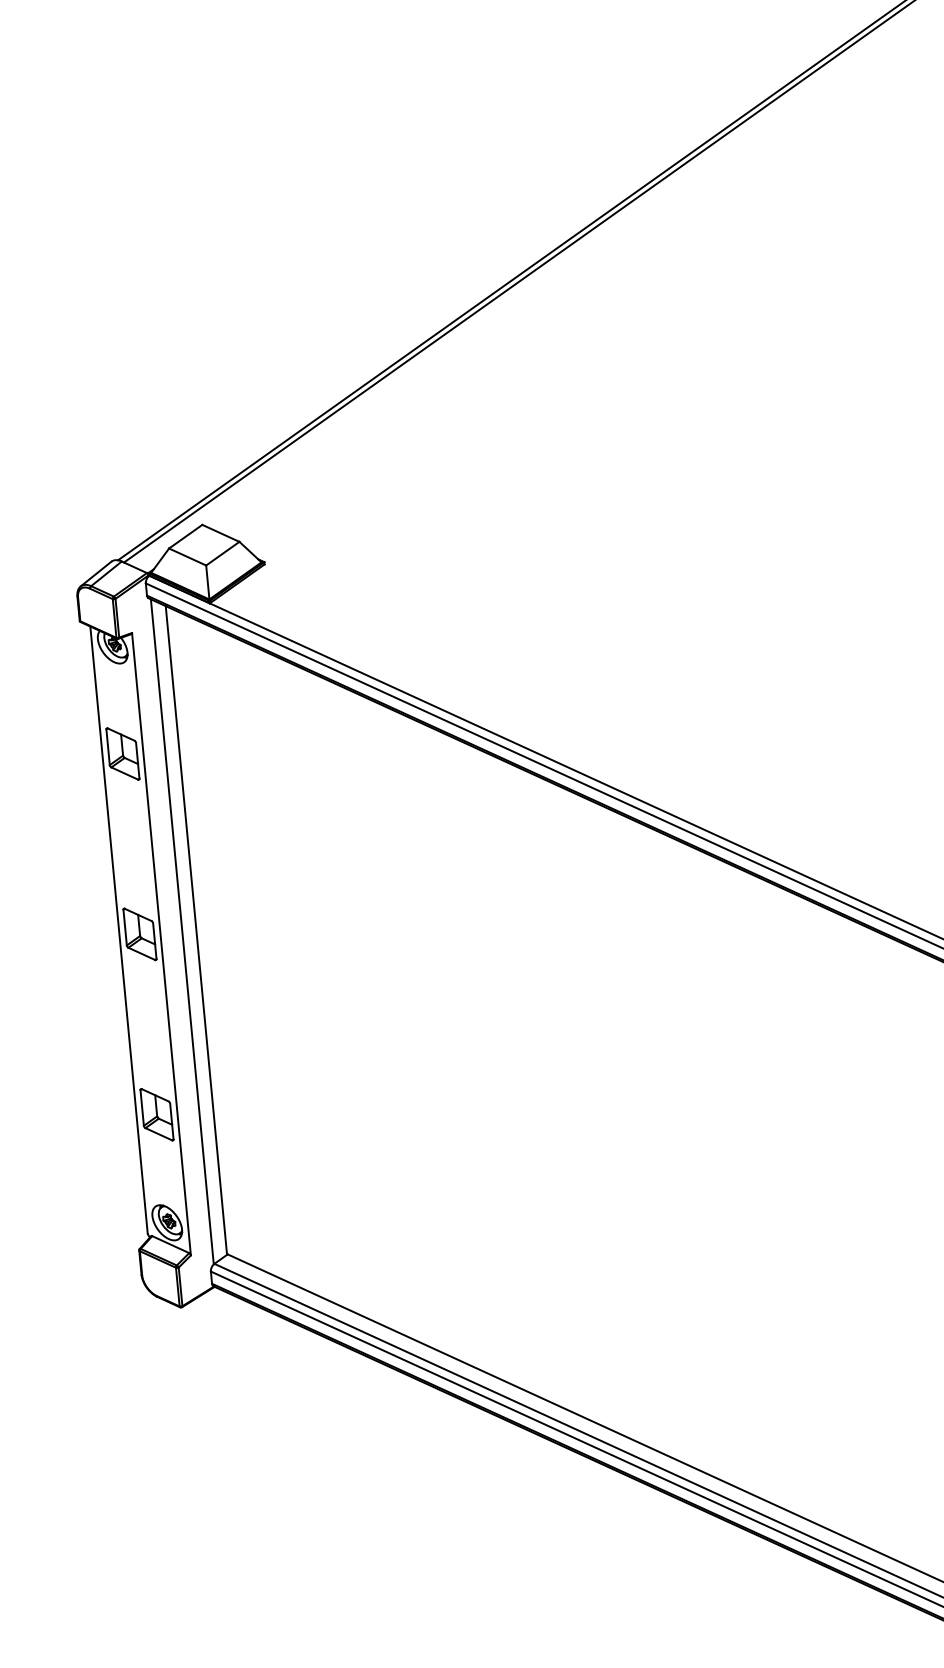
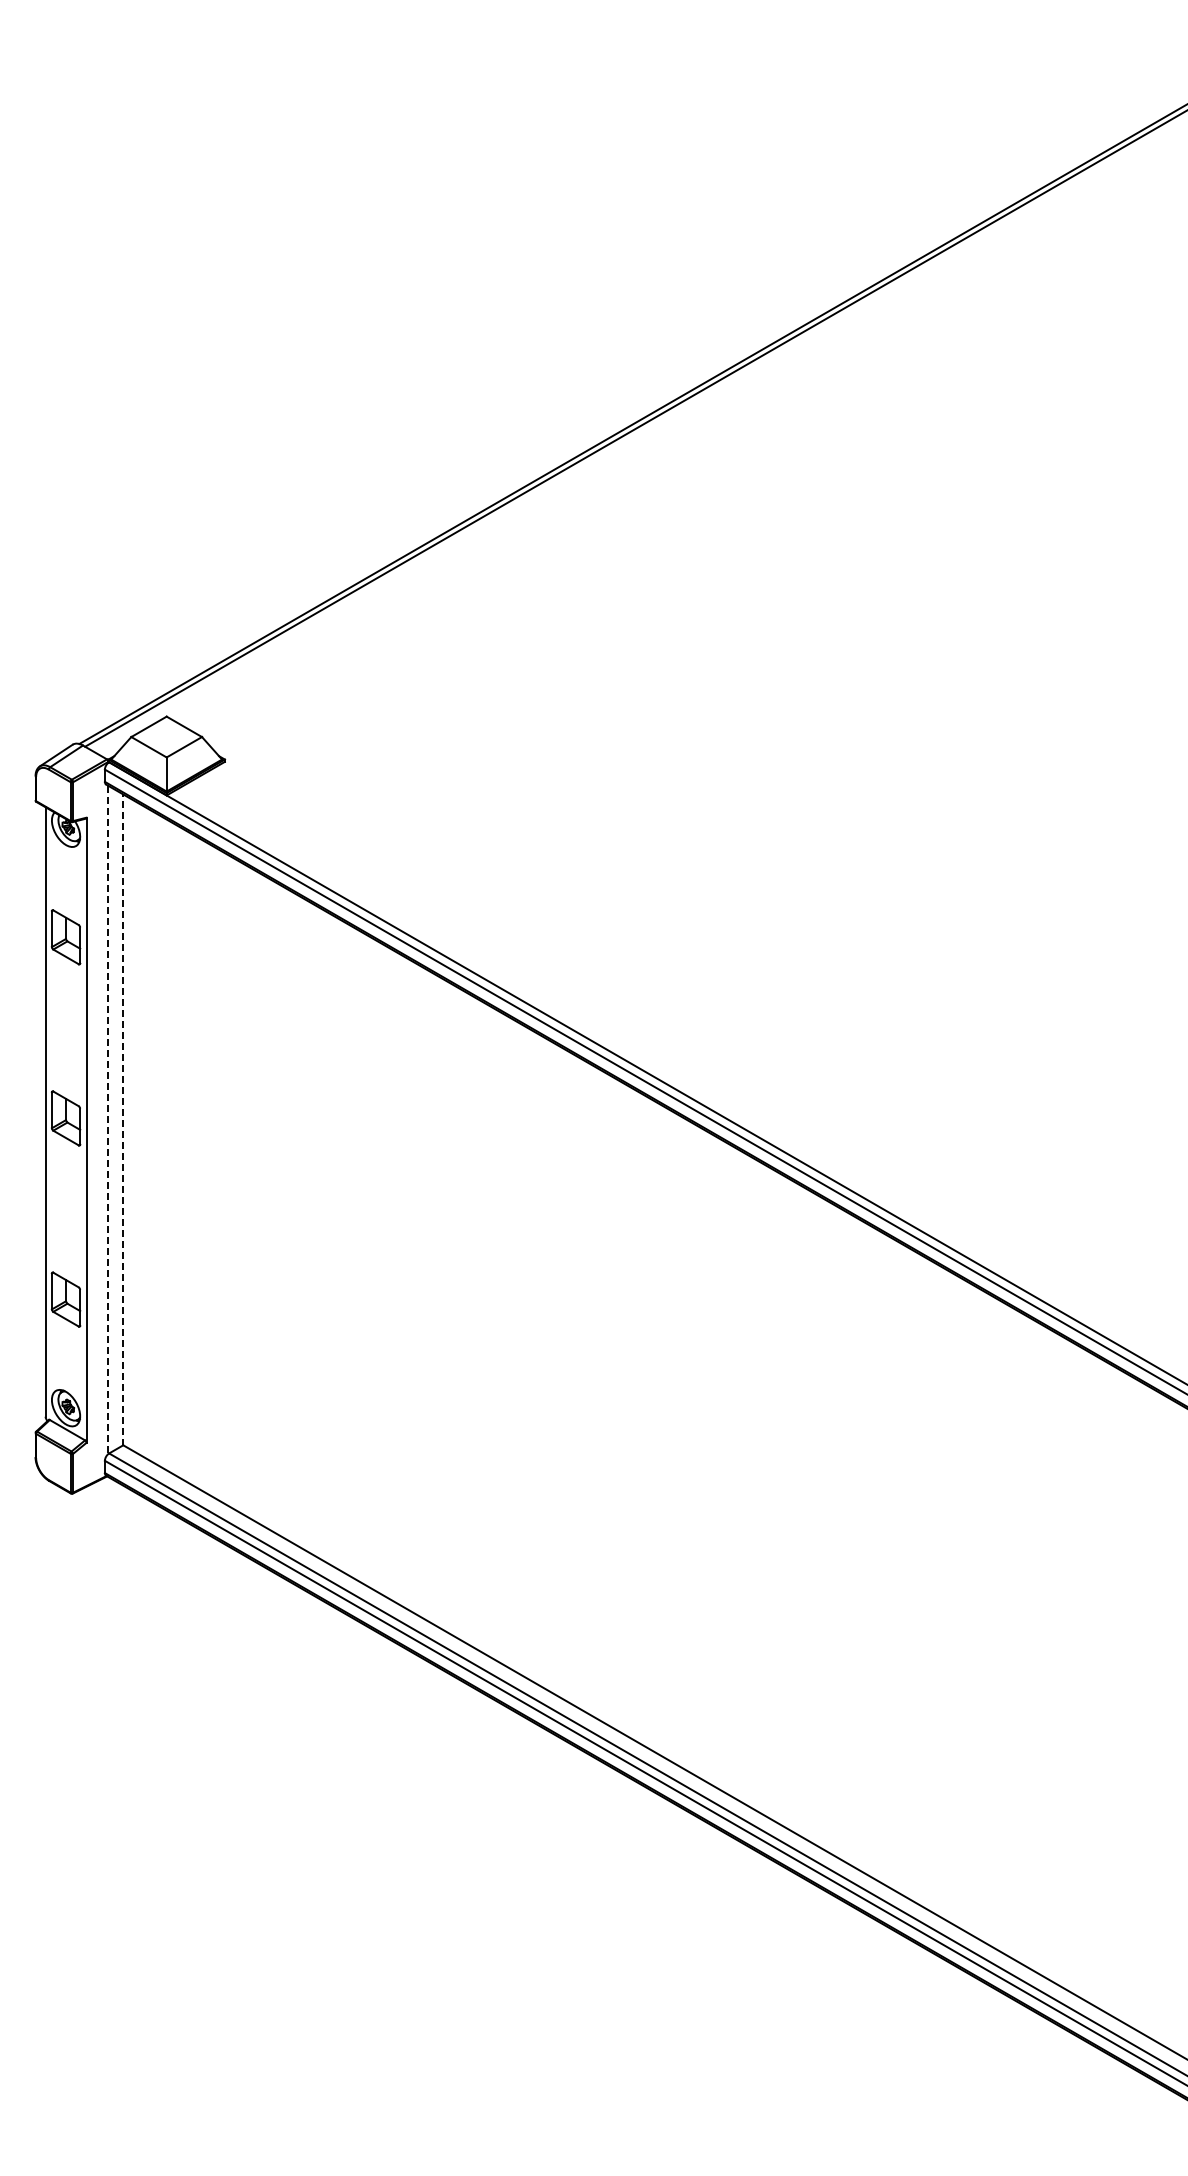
line: (196, 930) -> (122, 1119), solid -> dashed
line: (182, 932) -> (108, 1120), solid -> dashed

